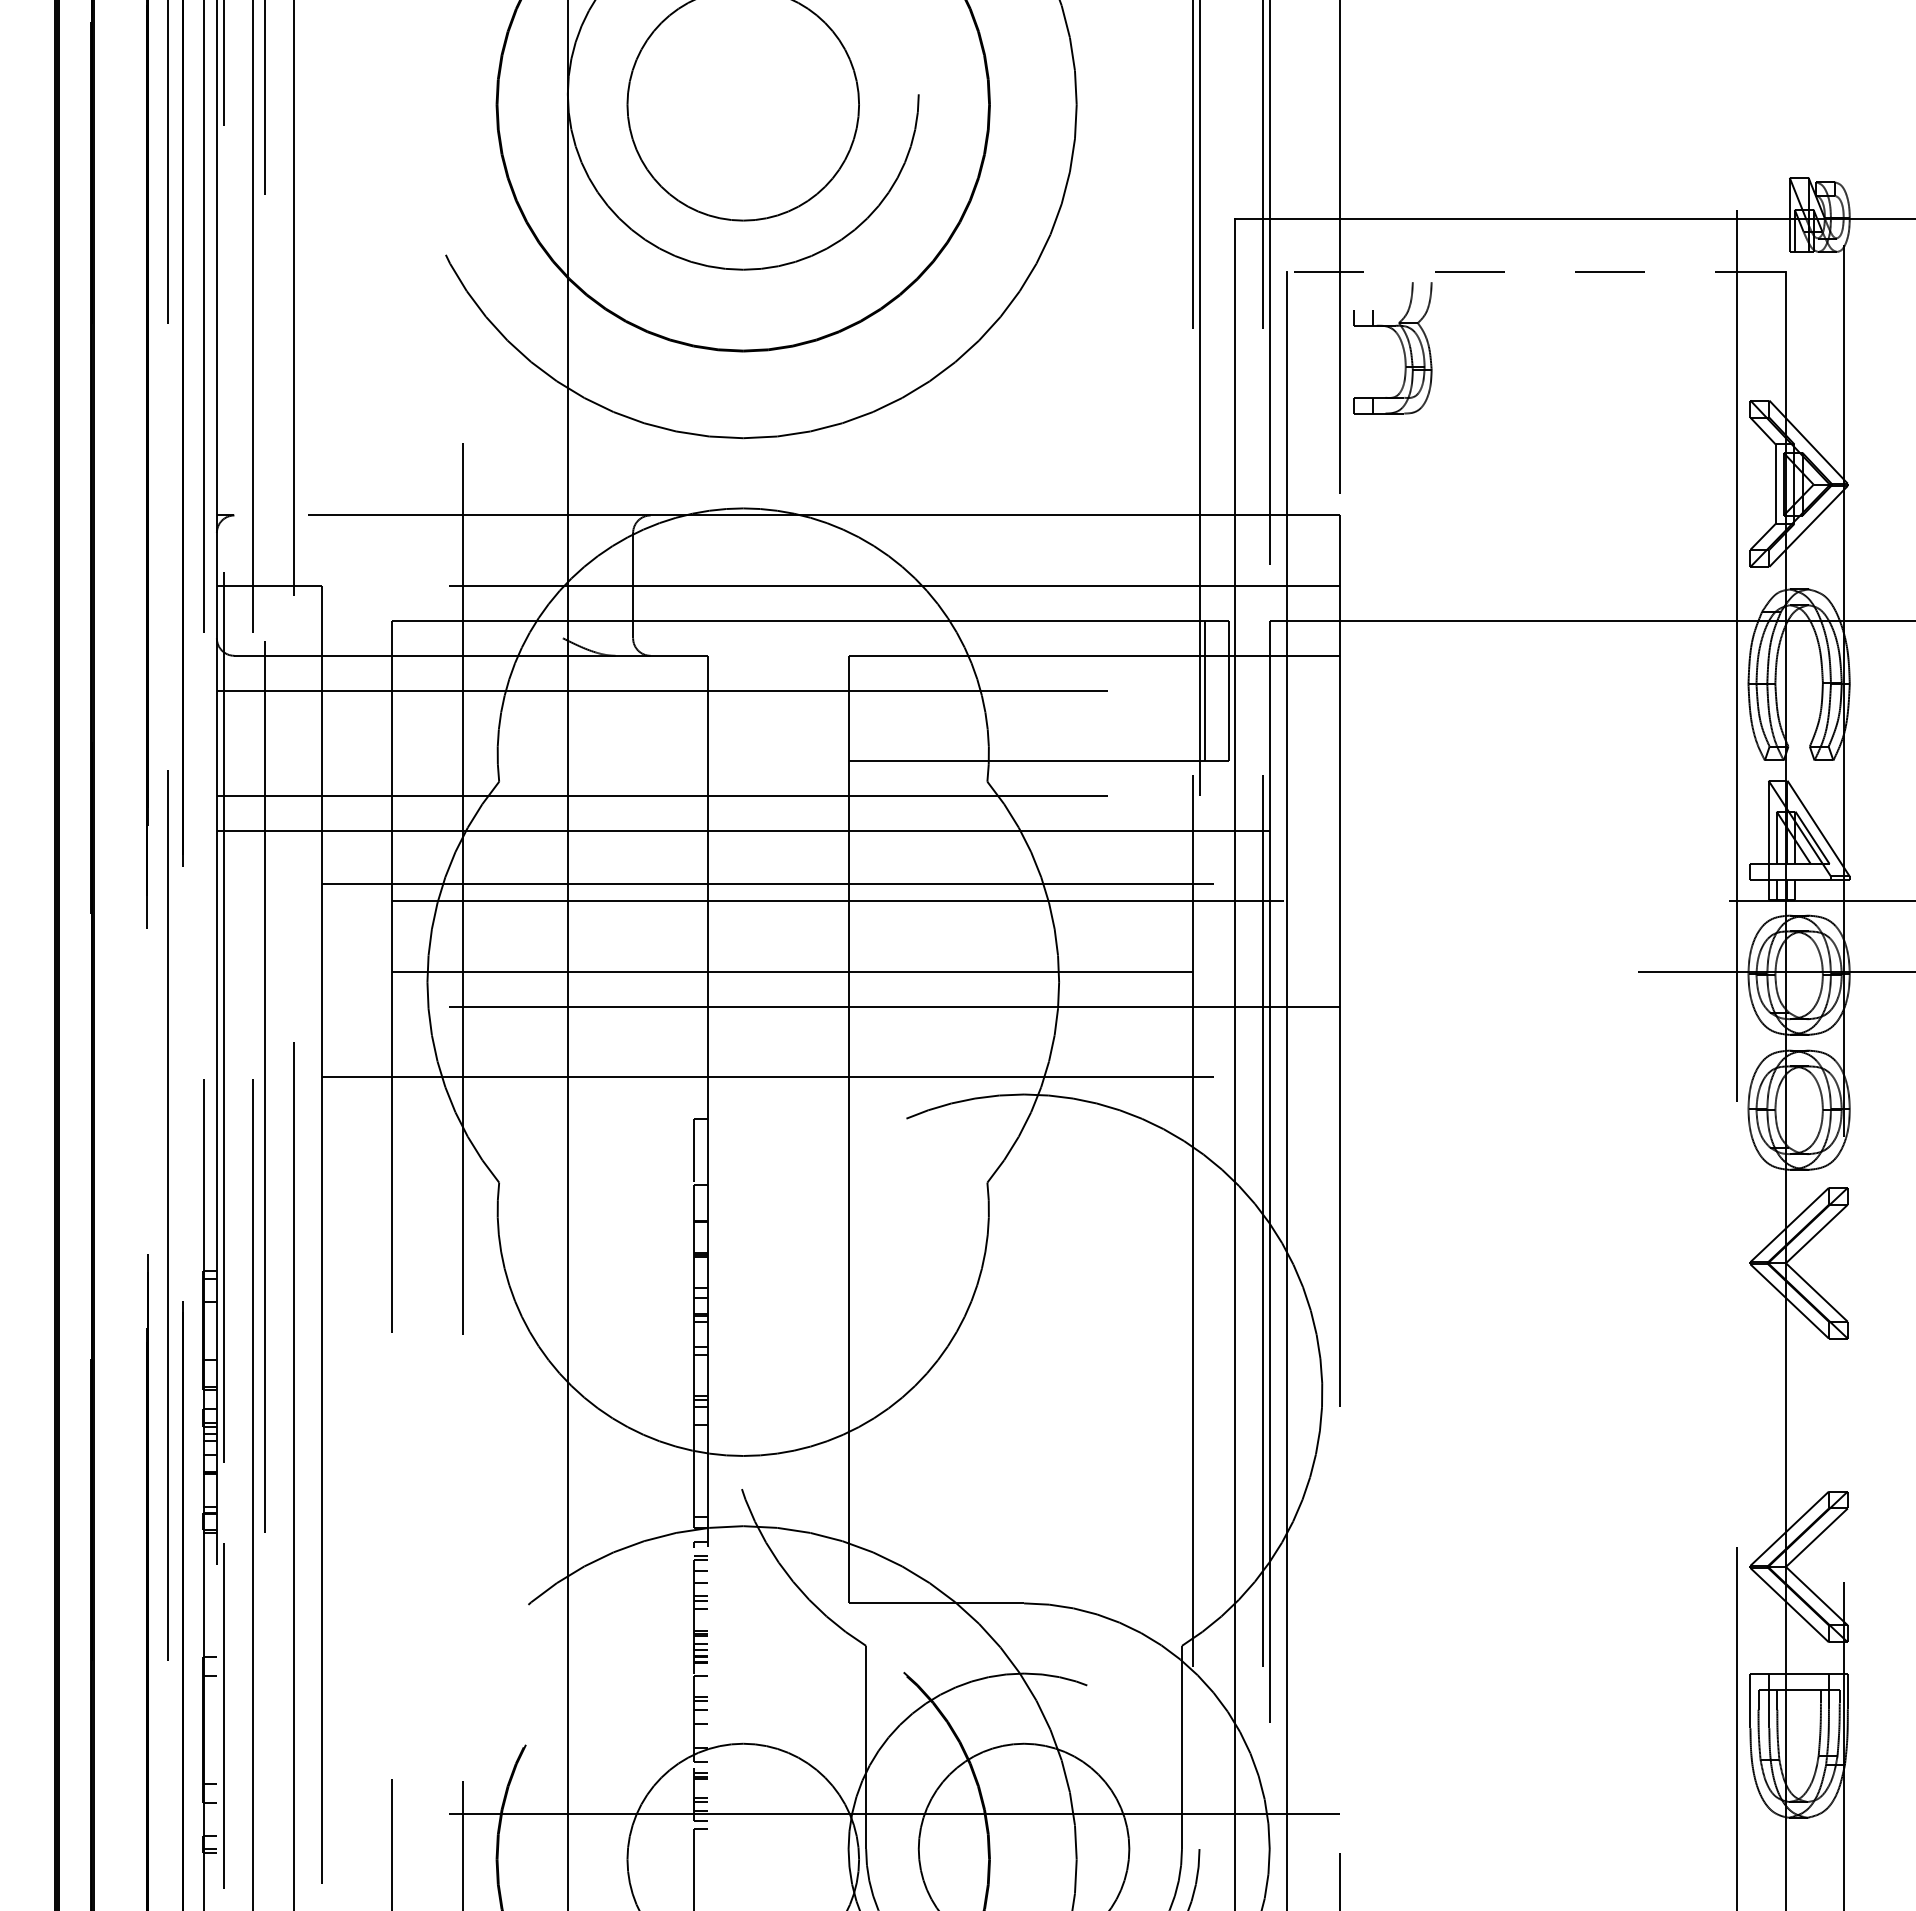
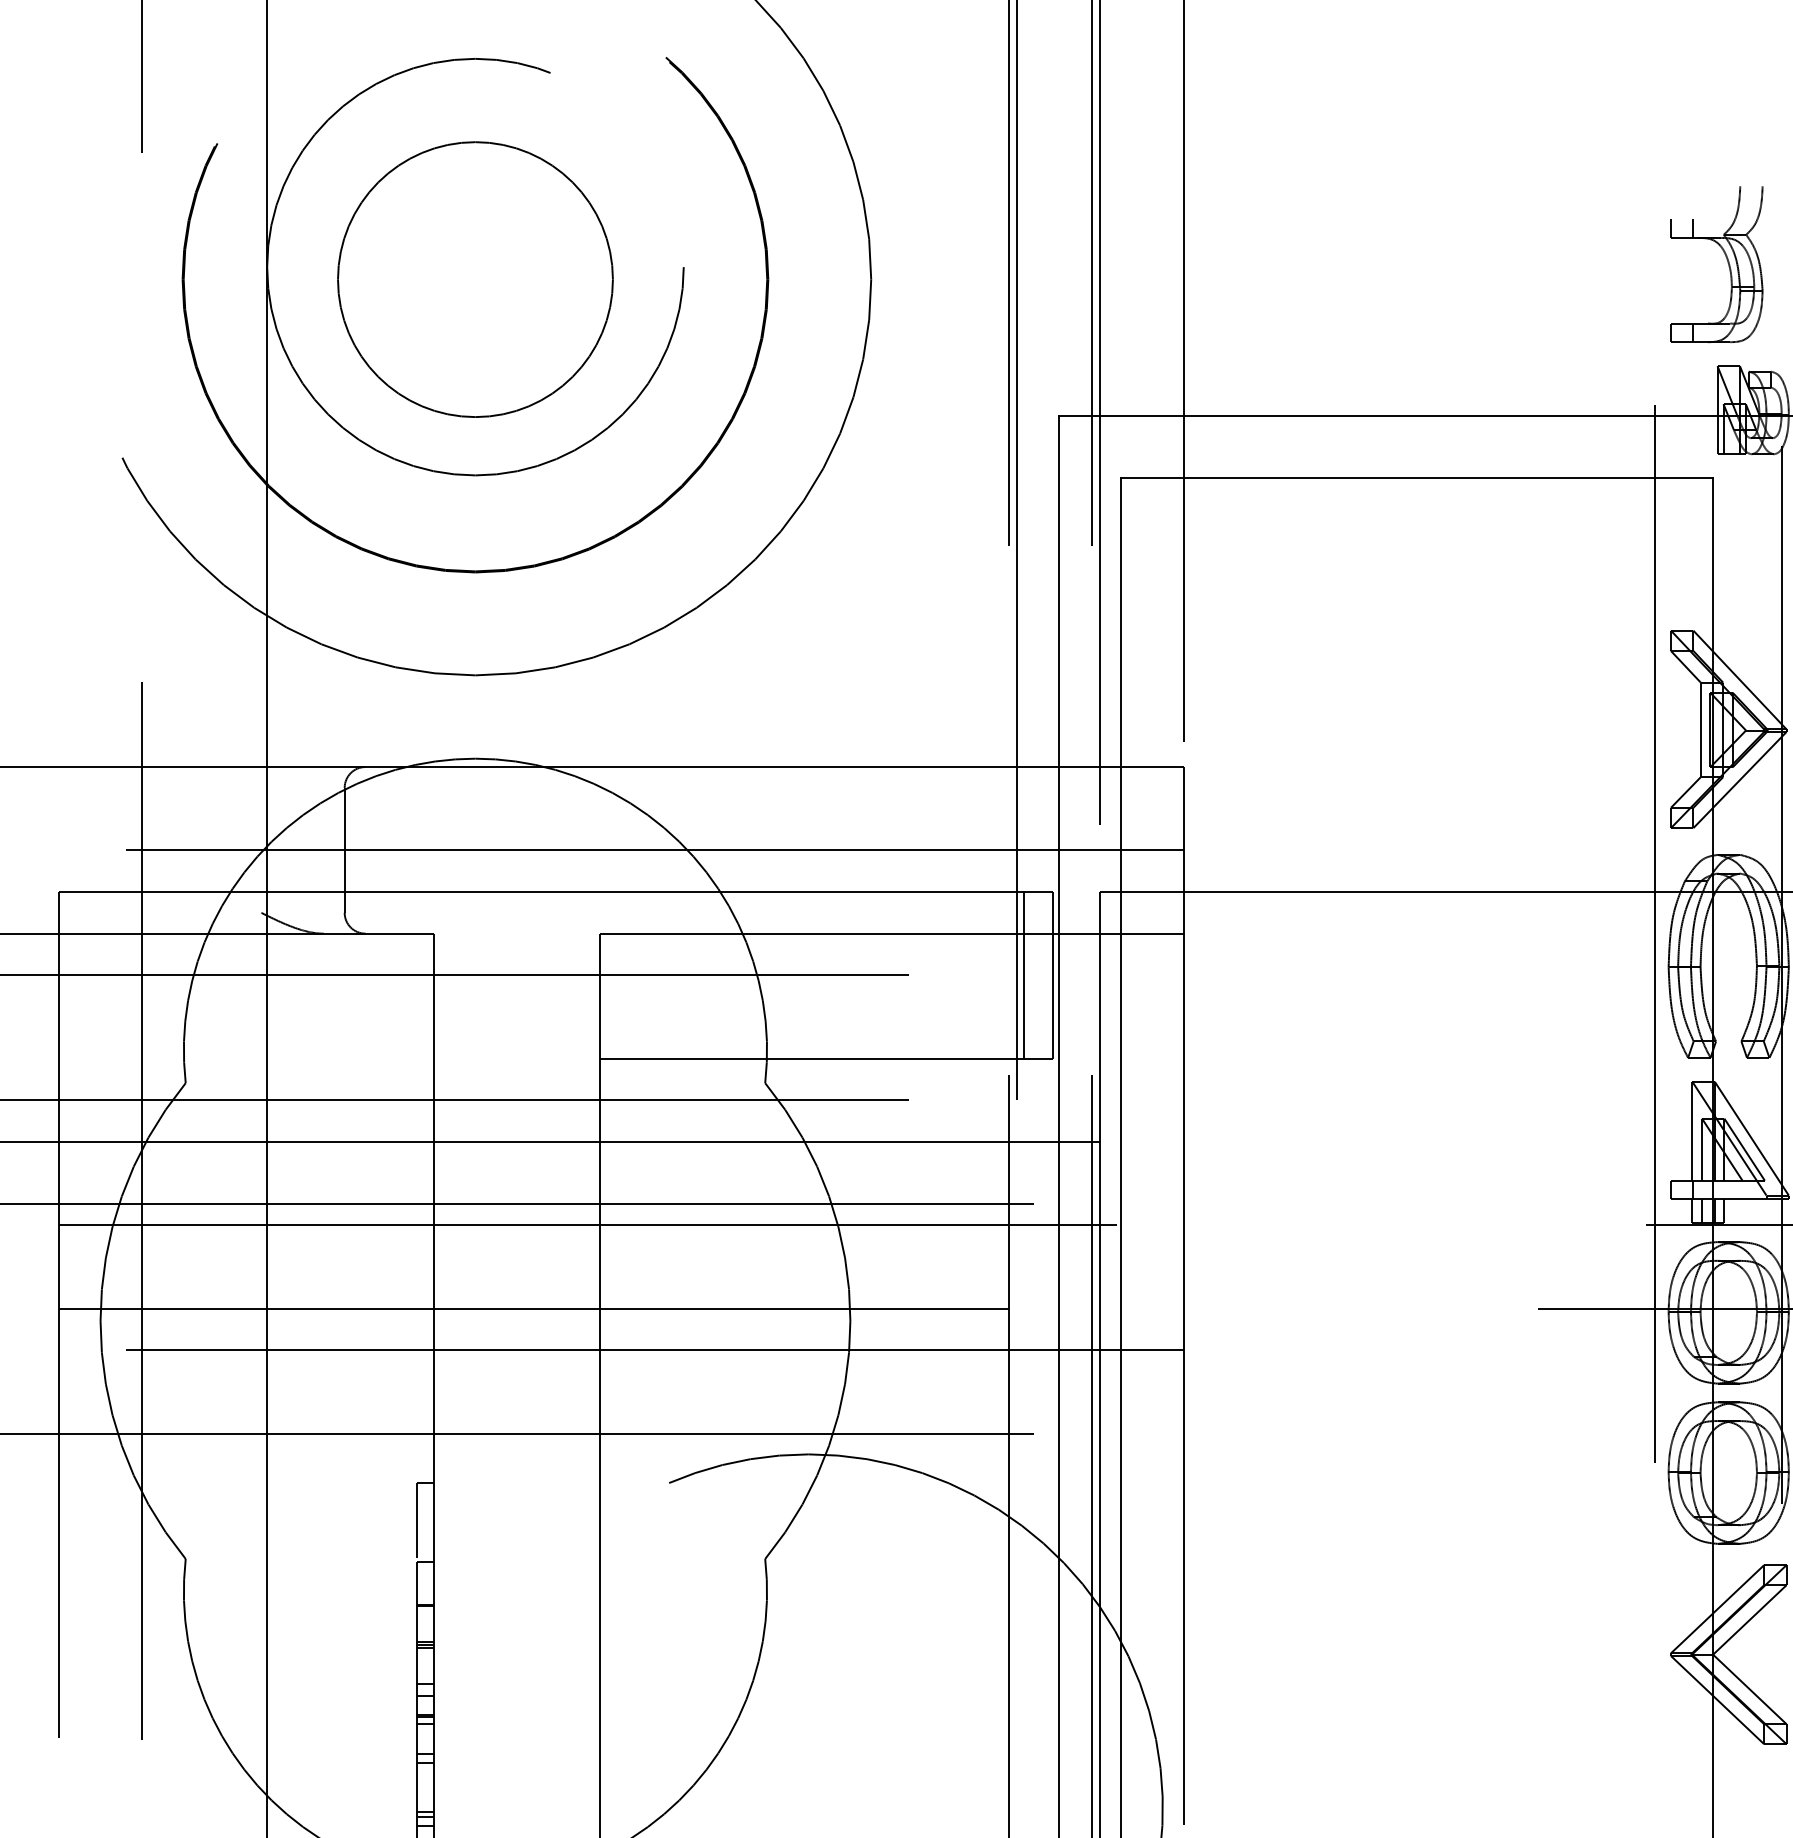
line: (1535, 272) -> (1415, 478), dashed -> solid
part: (1401, 345) -> (1726, 261), moved

